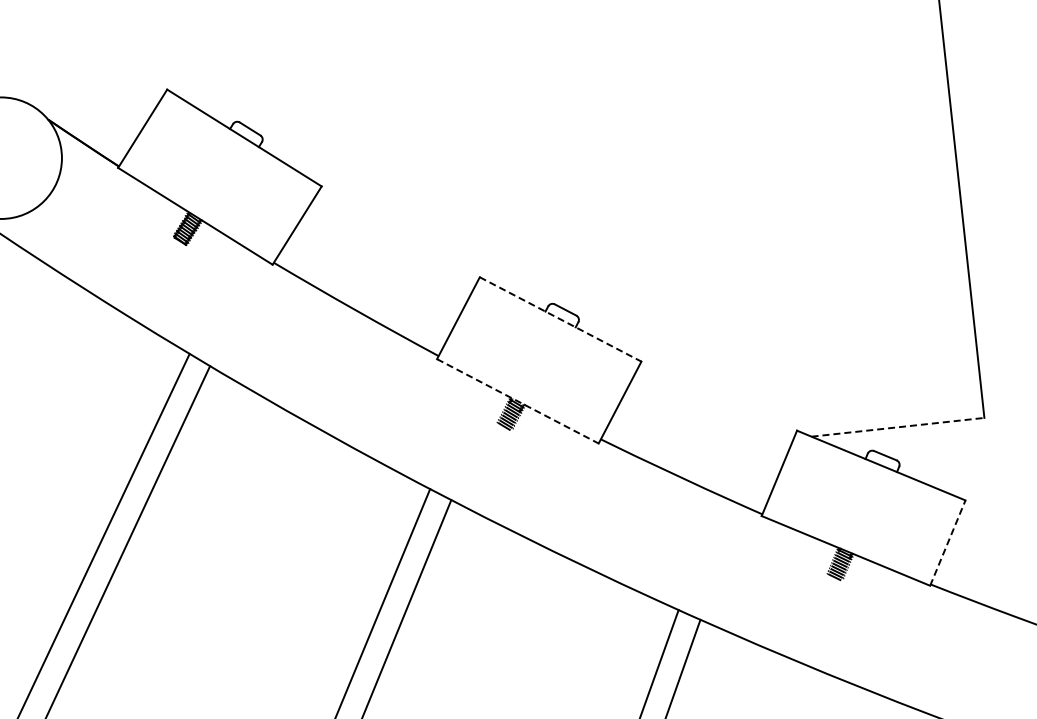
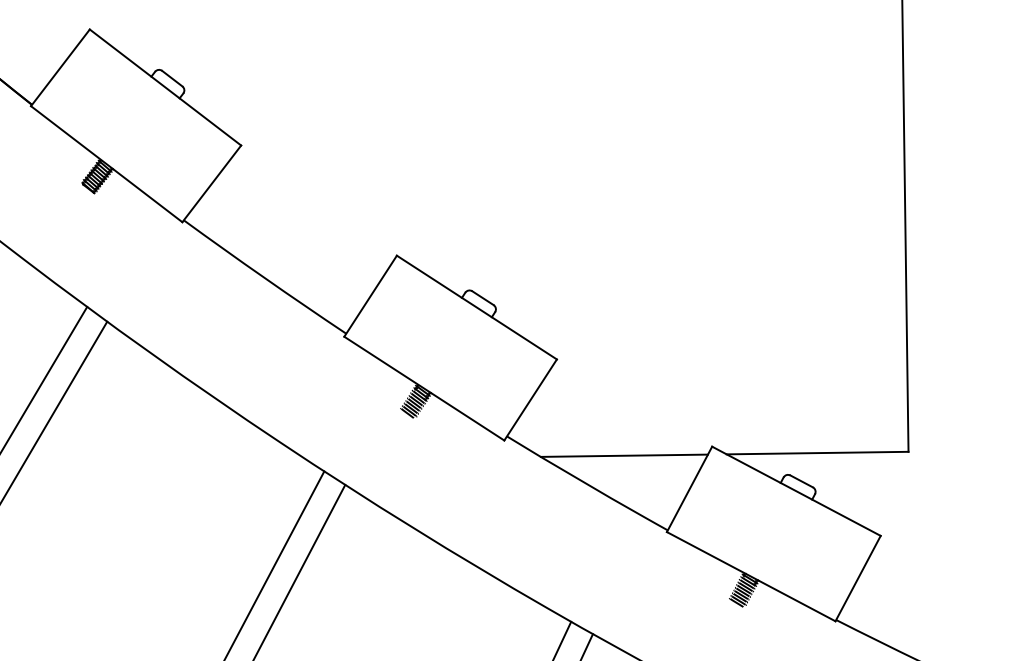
line: (561, 319) -> (477, 307), dashed -> solid
line: (518, 401) -> (424, 388), dashed -> solid
line: (897, 427) -> (817, 453), dashed -> solid
line: (713, 446) -> (623, 454), added
line: (948, 542) -> (858, 578), dashed -> solid

